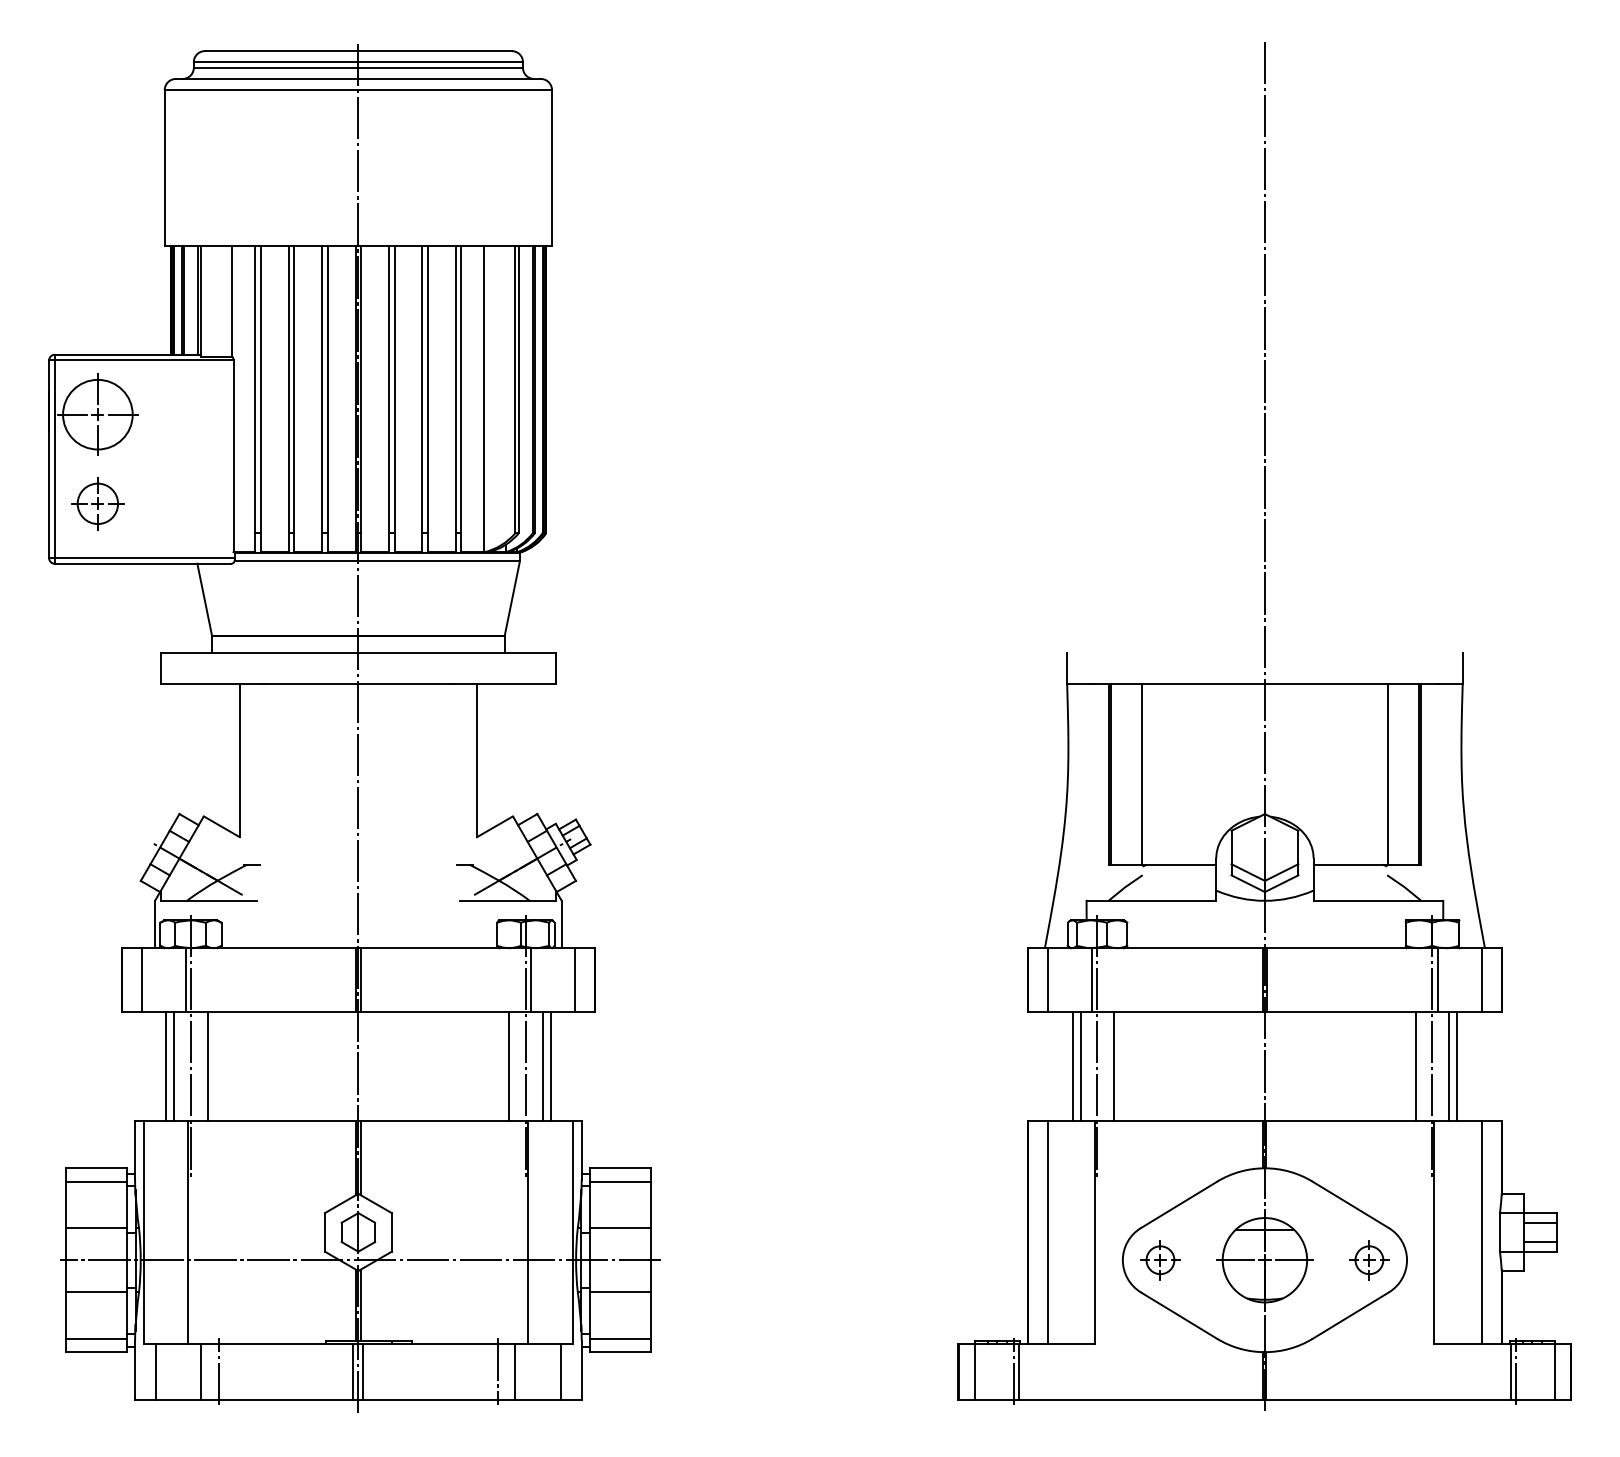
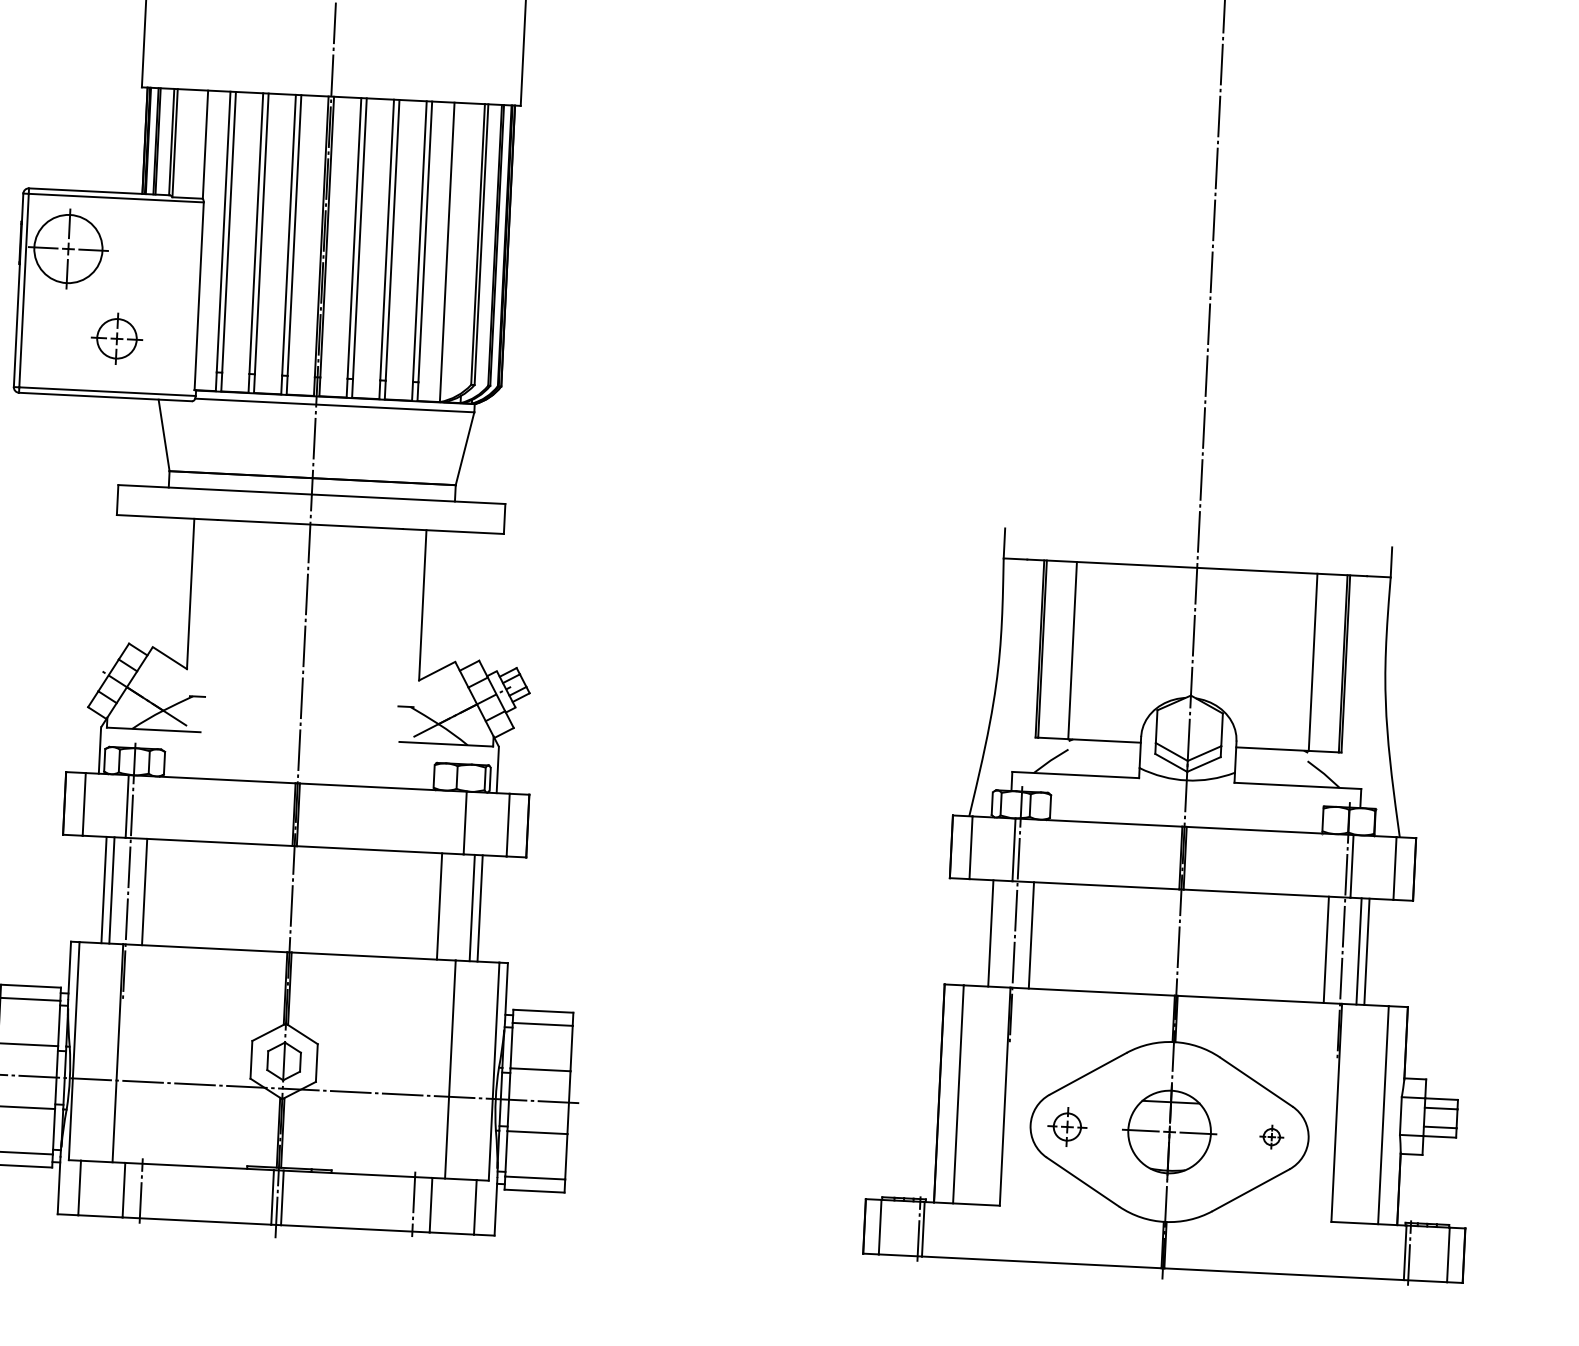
part: (97, 503) -> (116, 338), moved
line: (525, 1046) -> (456, 887), removed
line: (1080, 1066) -> (998, 933), removed
part: (1369, 1260) -> (1271, 1137), size x0.6

